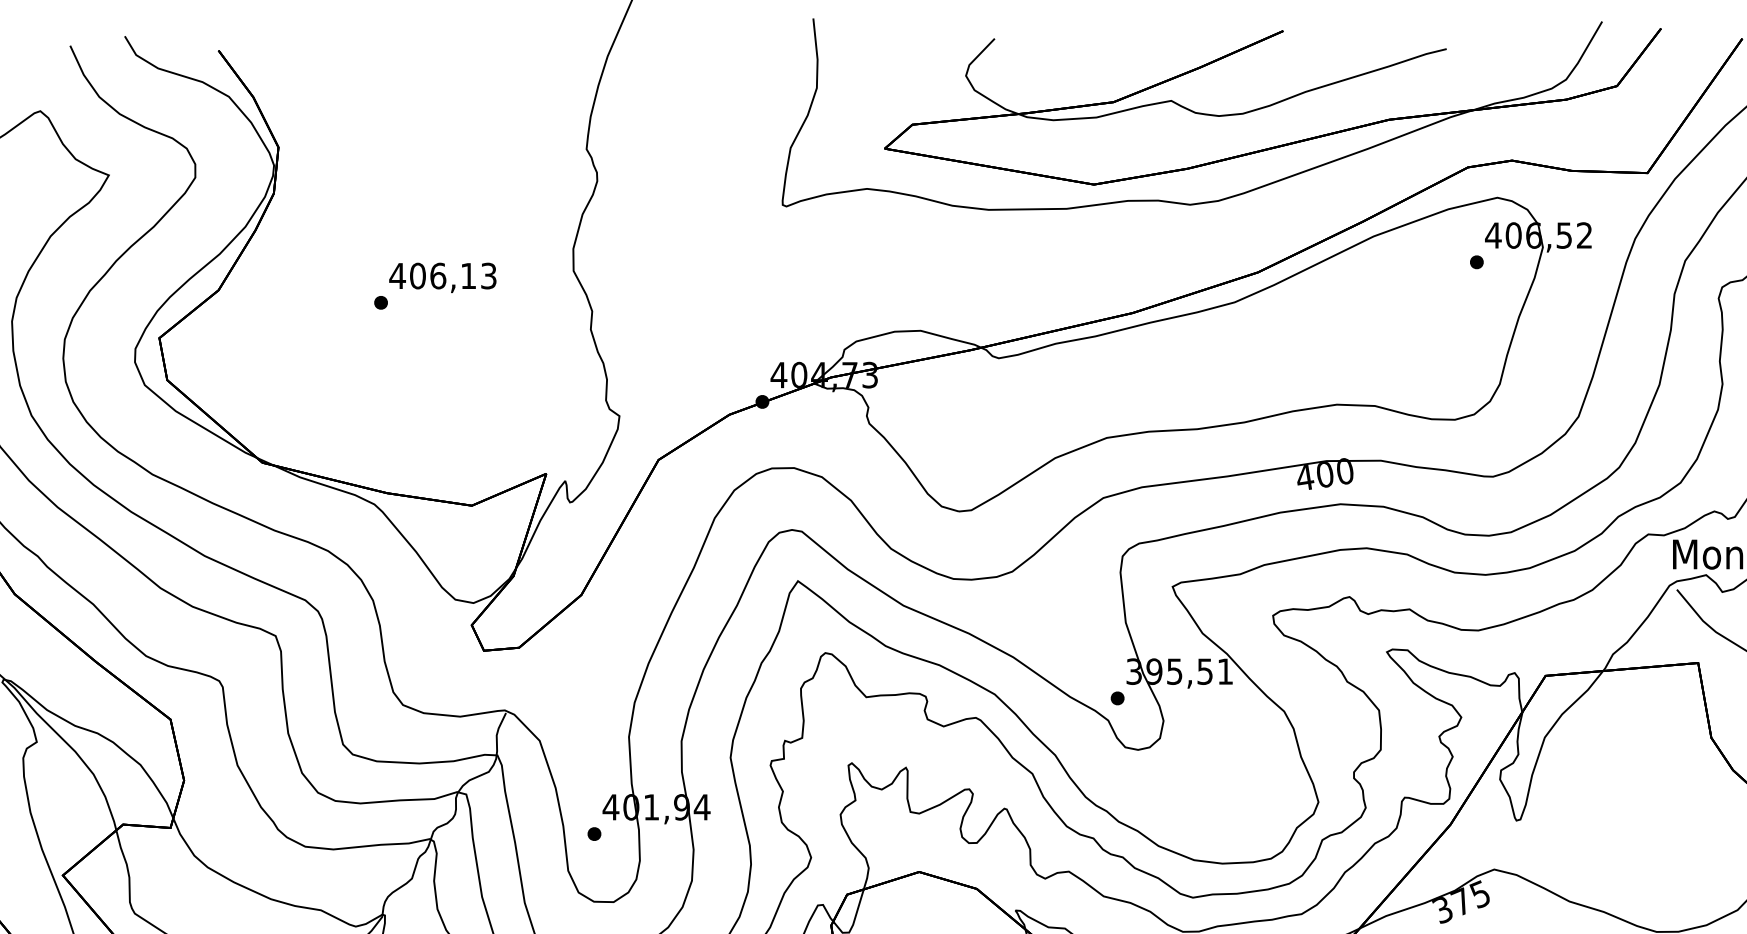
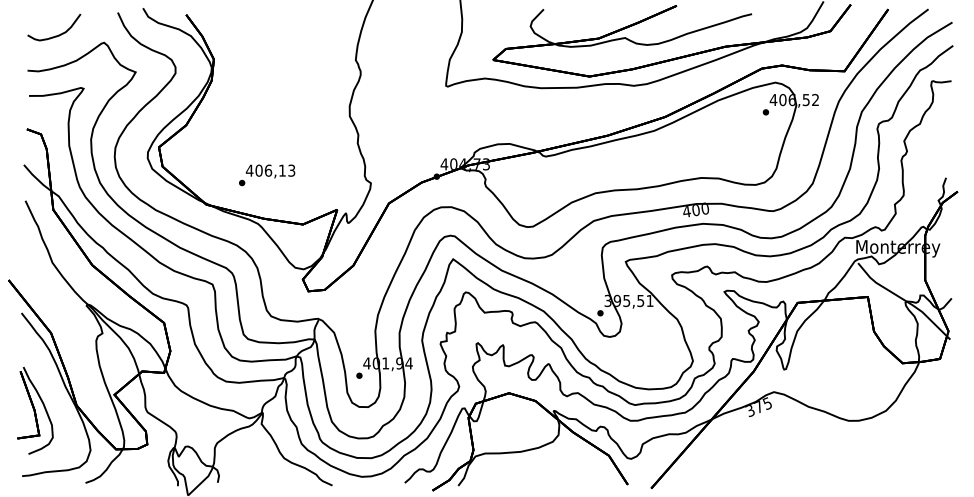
text: (436, 286) -> (267, 175), moved

